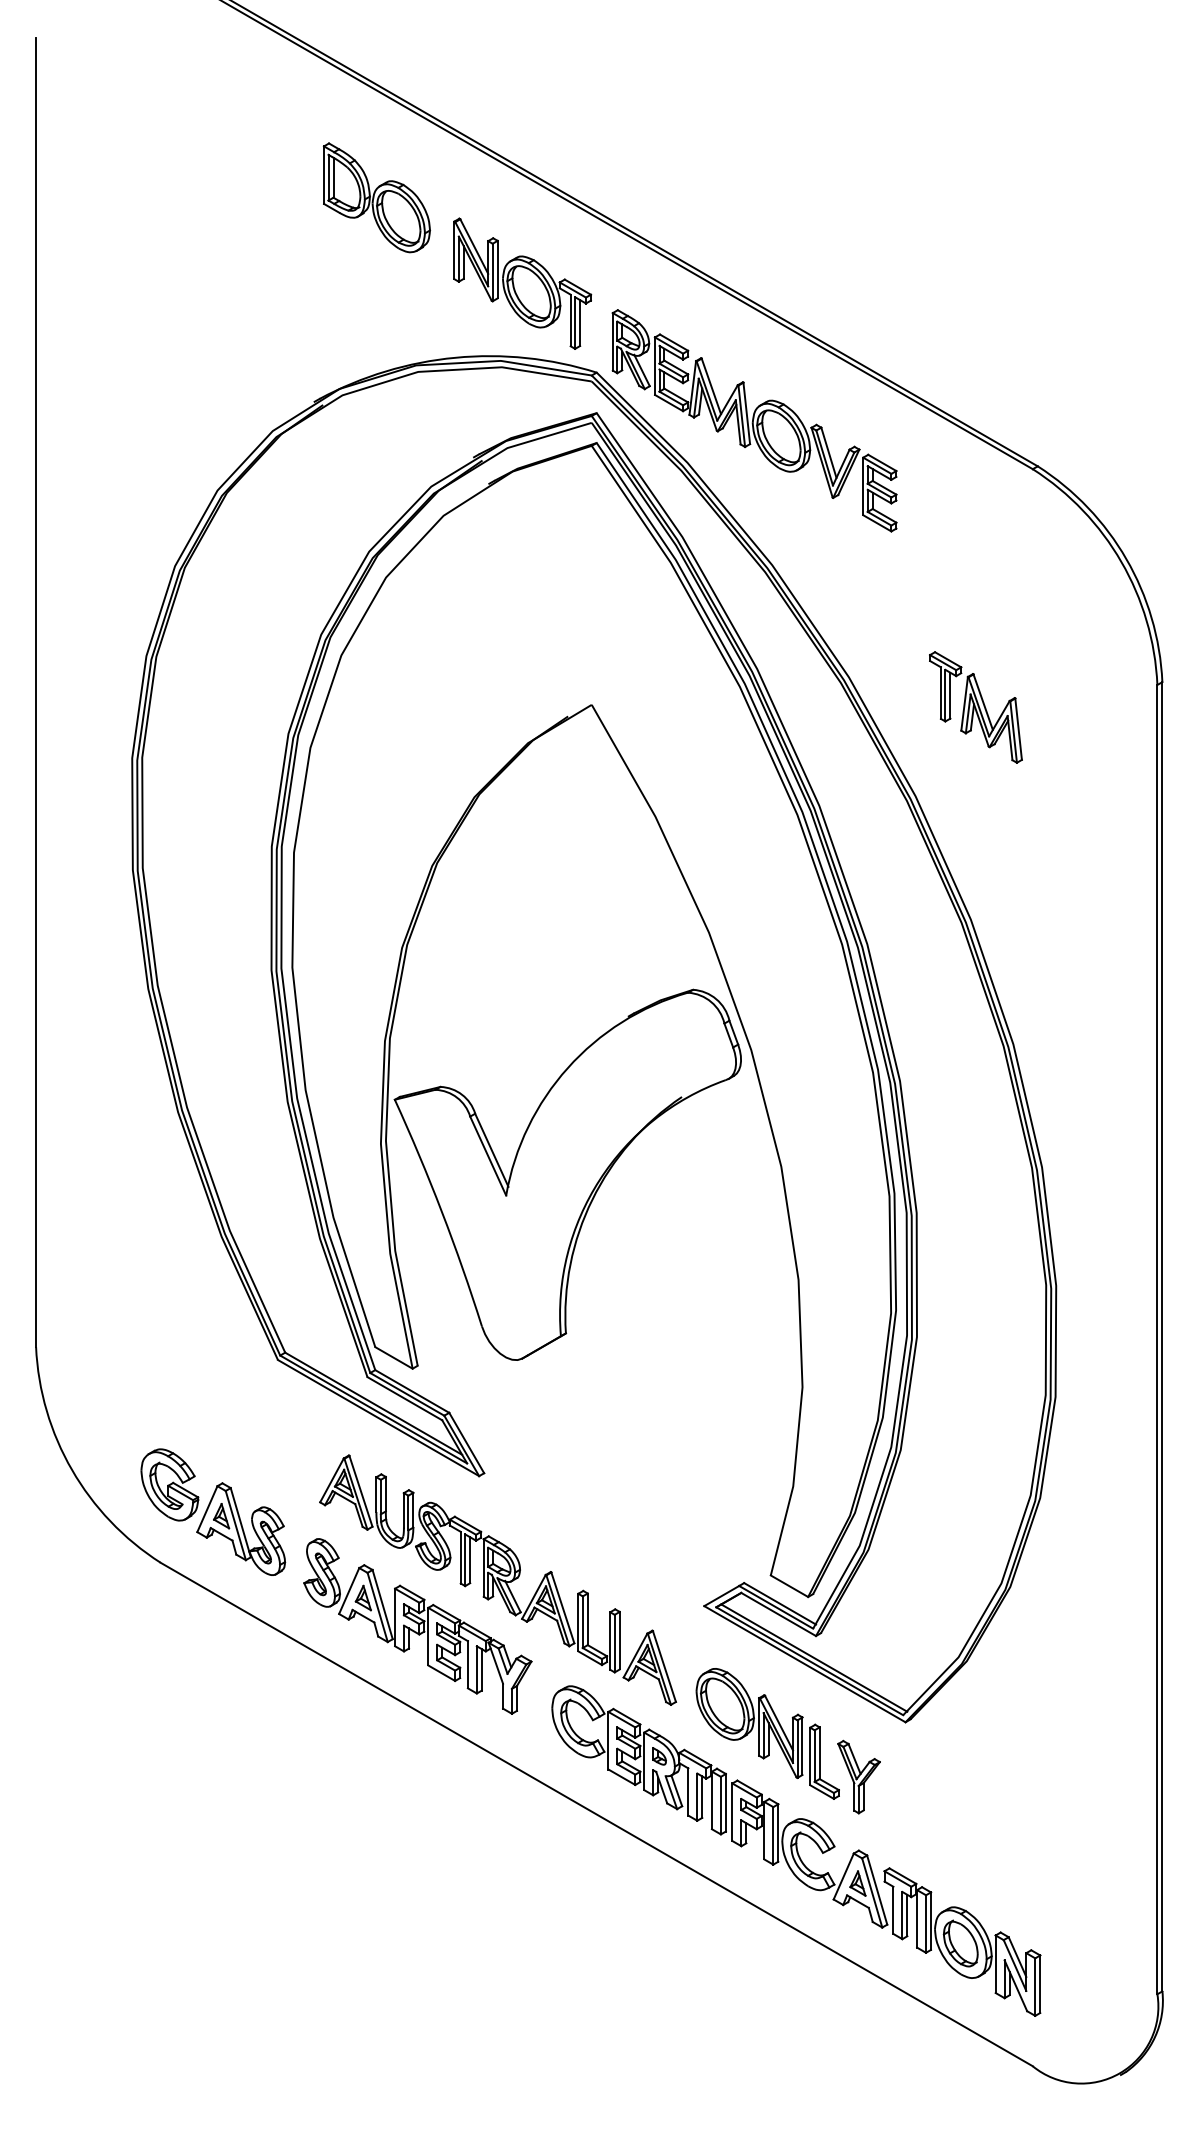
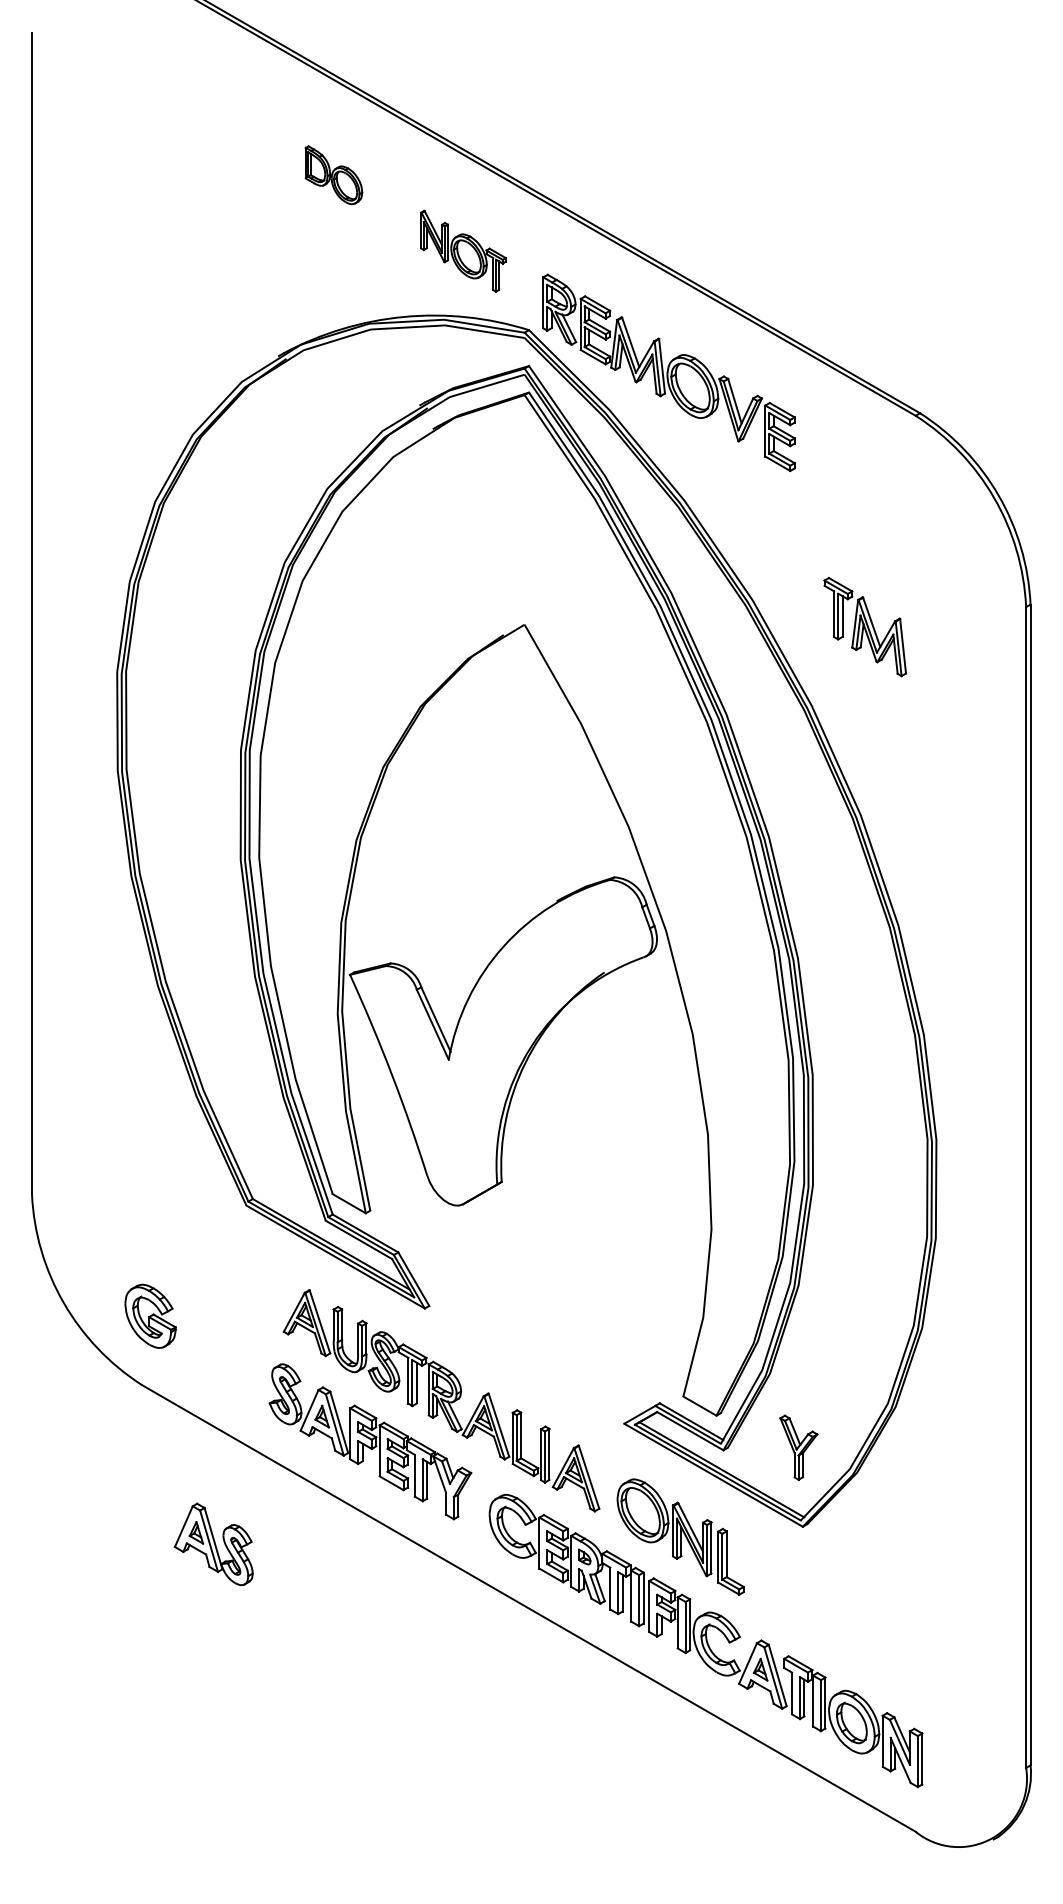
part: (376, 197) -> (333, 174), size x0.6
part: (522, 283) -> (463, 251), size x0.7
part: (241, 1528) -> (214, 1543), moved
part: (858, 1776) -> (798, 1447), moved

